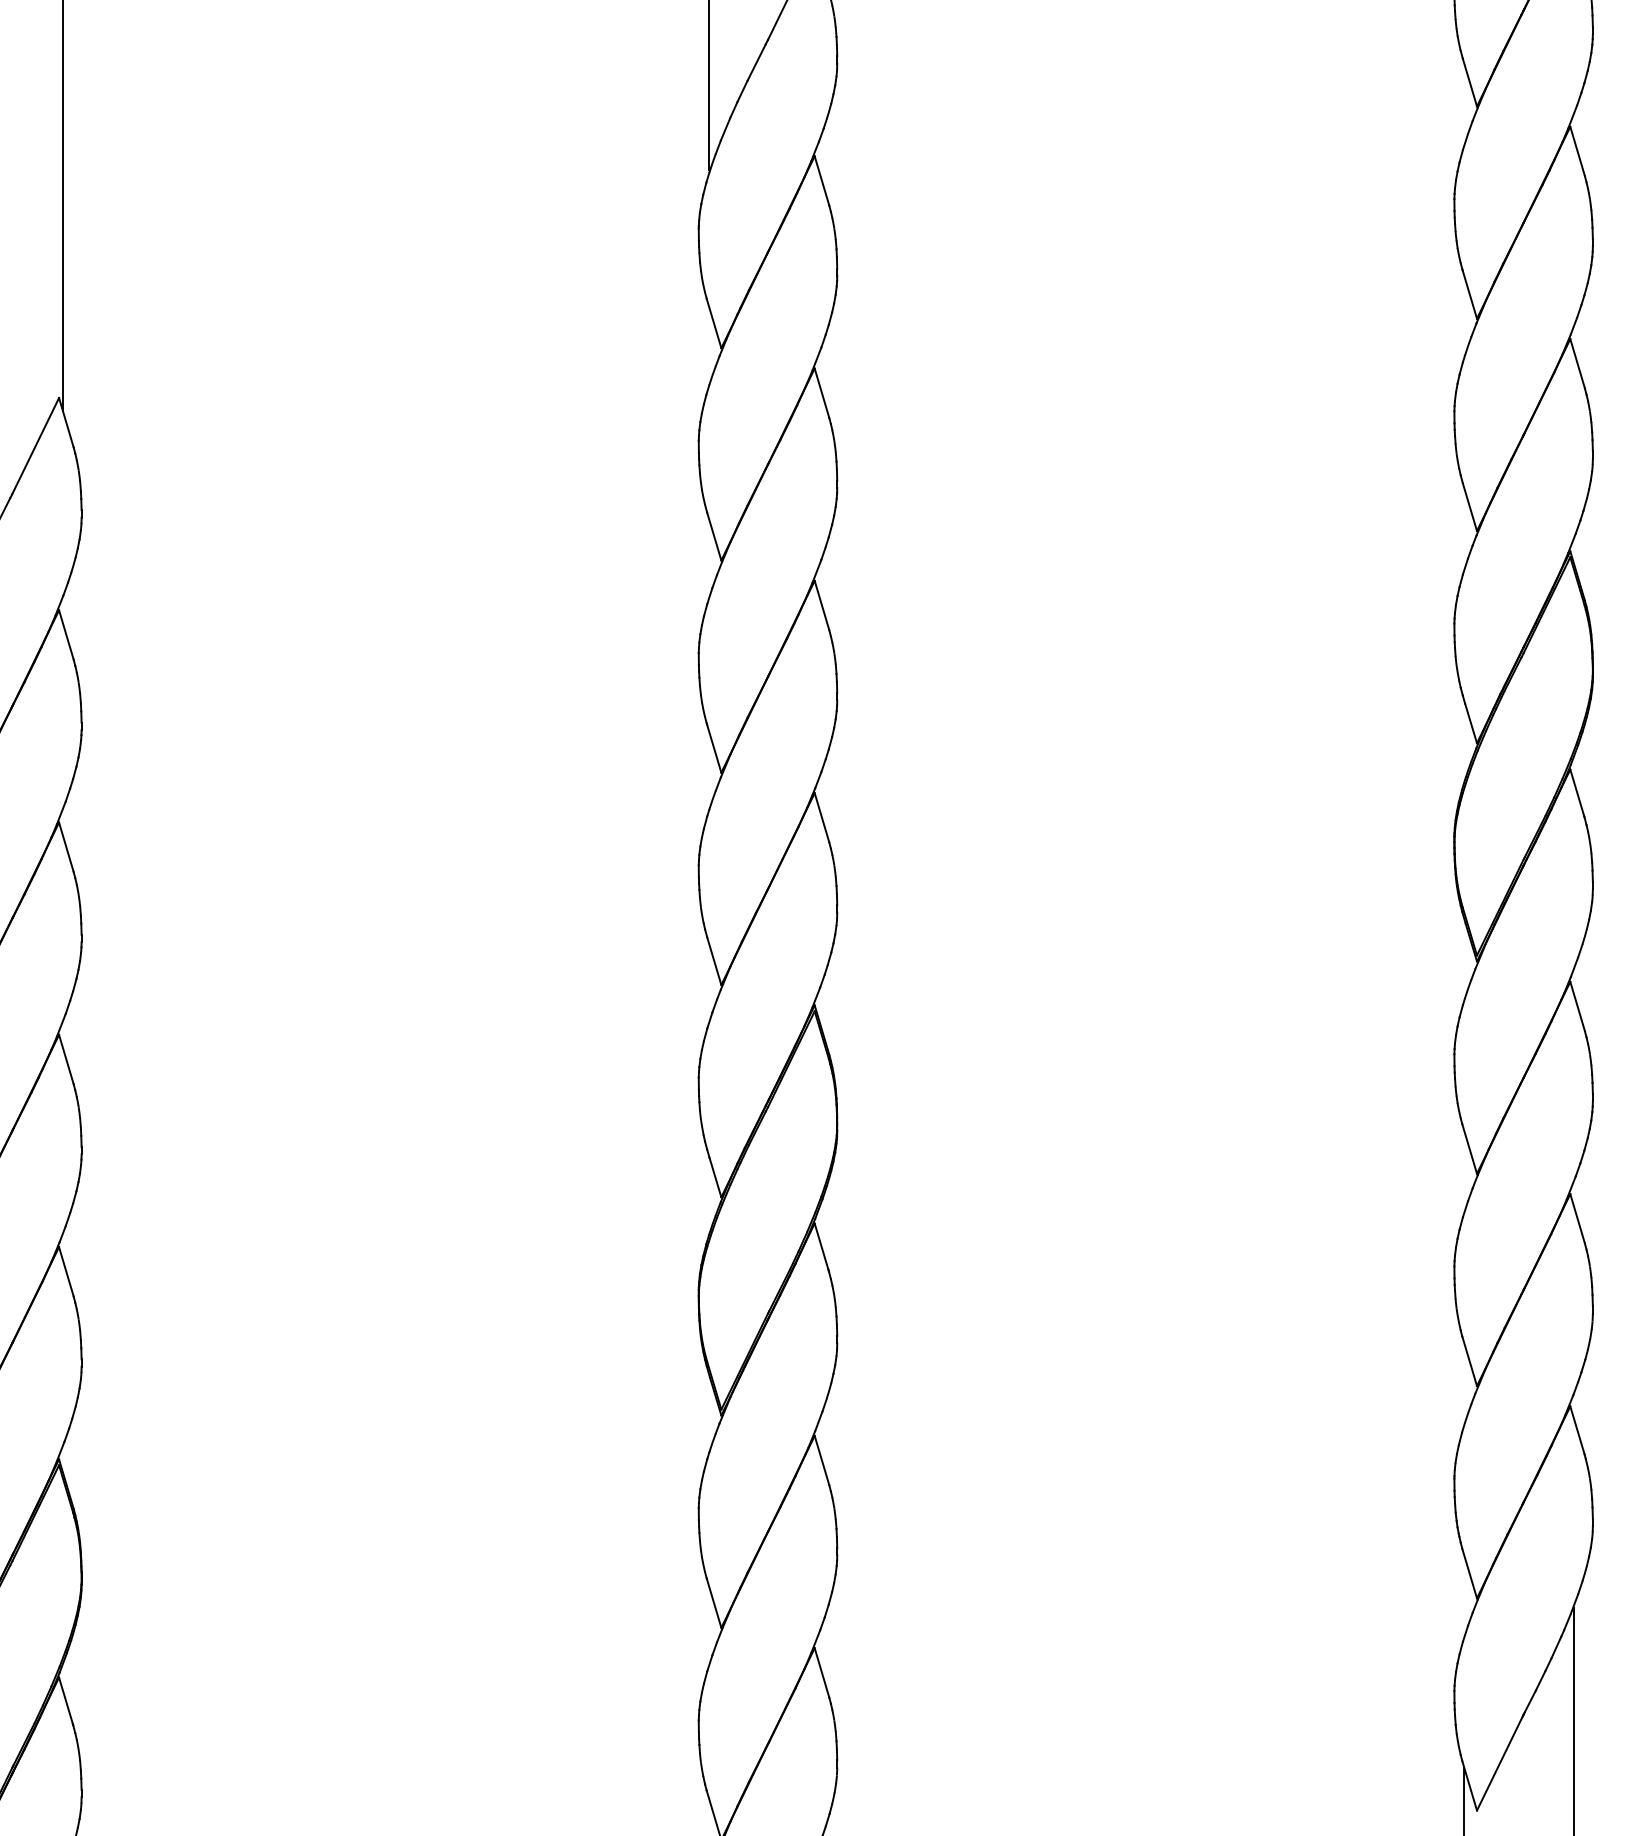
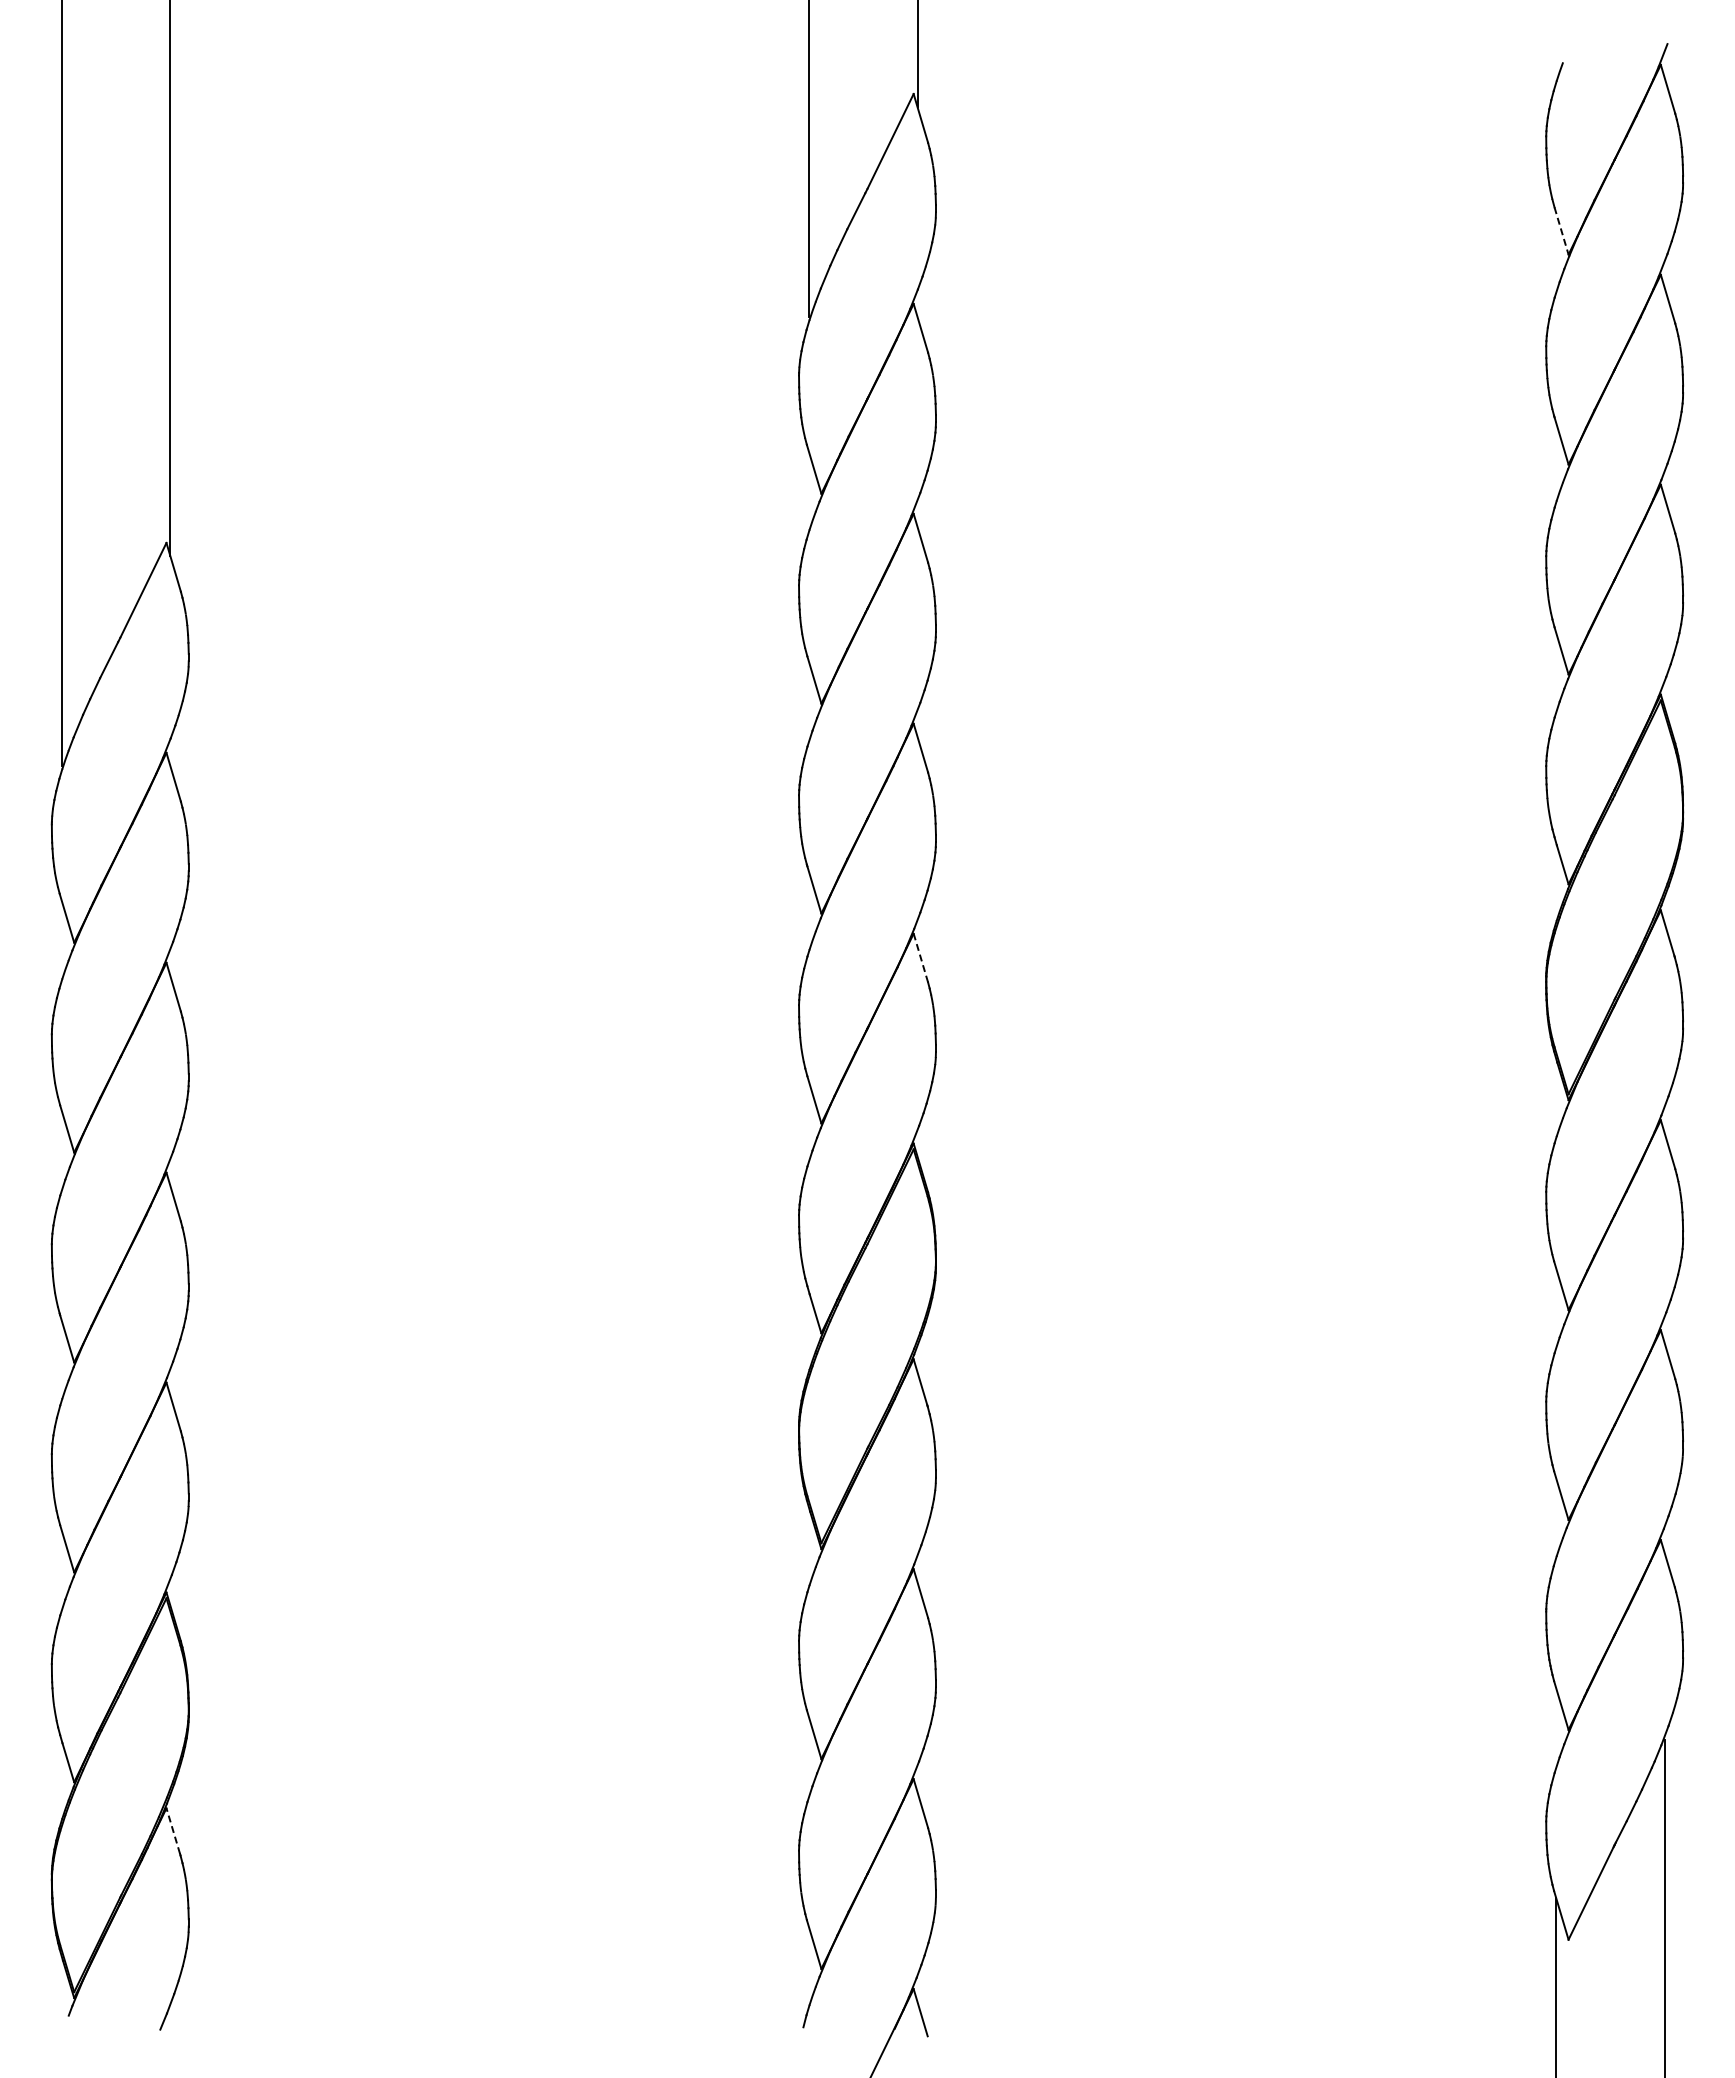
line: (1469, 83) -> (1561, 231), solid -> dashed
line: (821, 817) -> (920, 957), solid -> dashed
line: (66, 1701) -> (173, 1831), solid -> dashed

